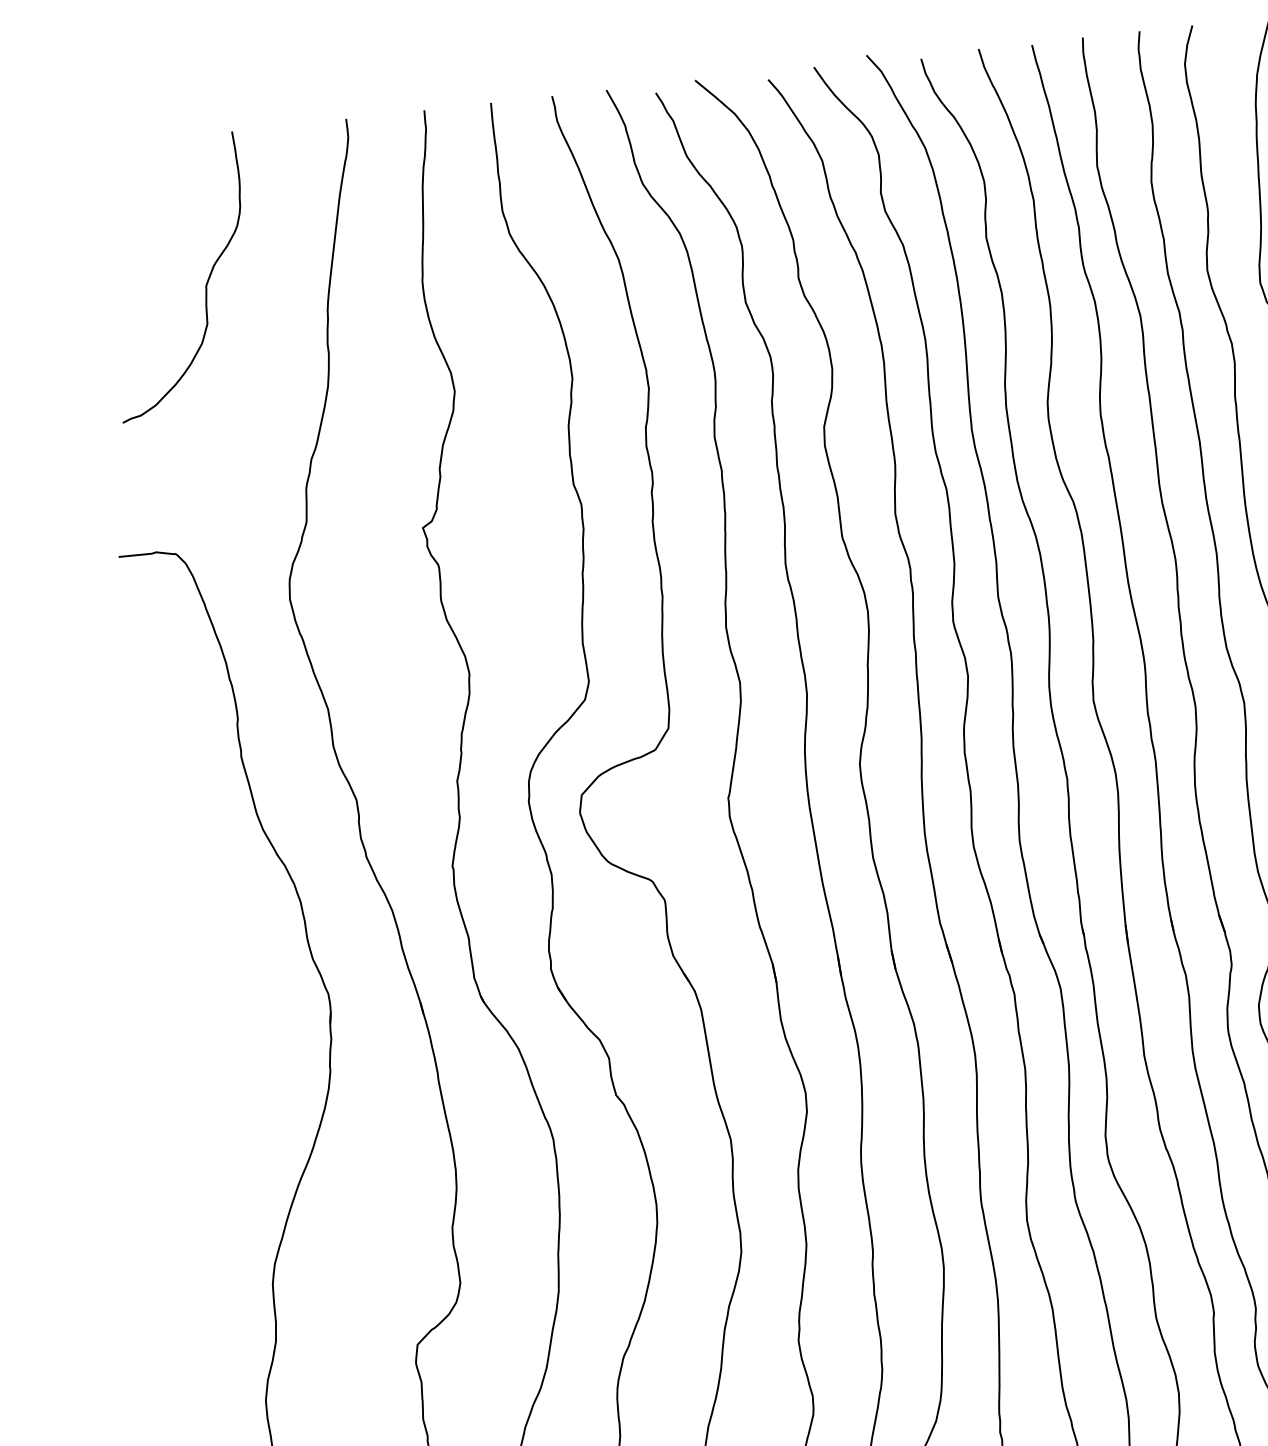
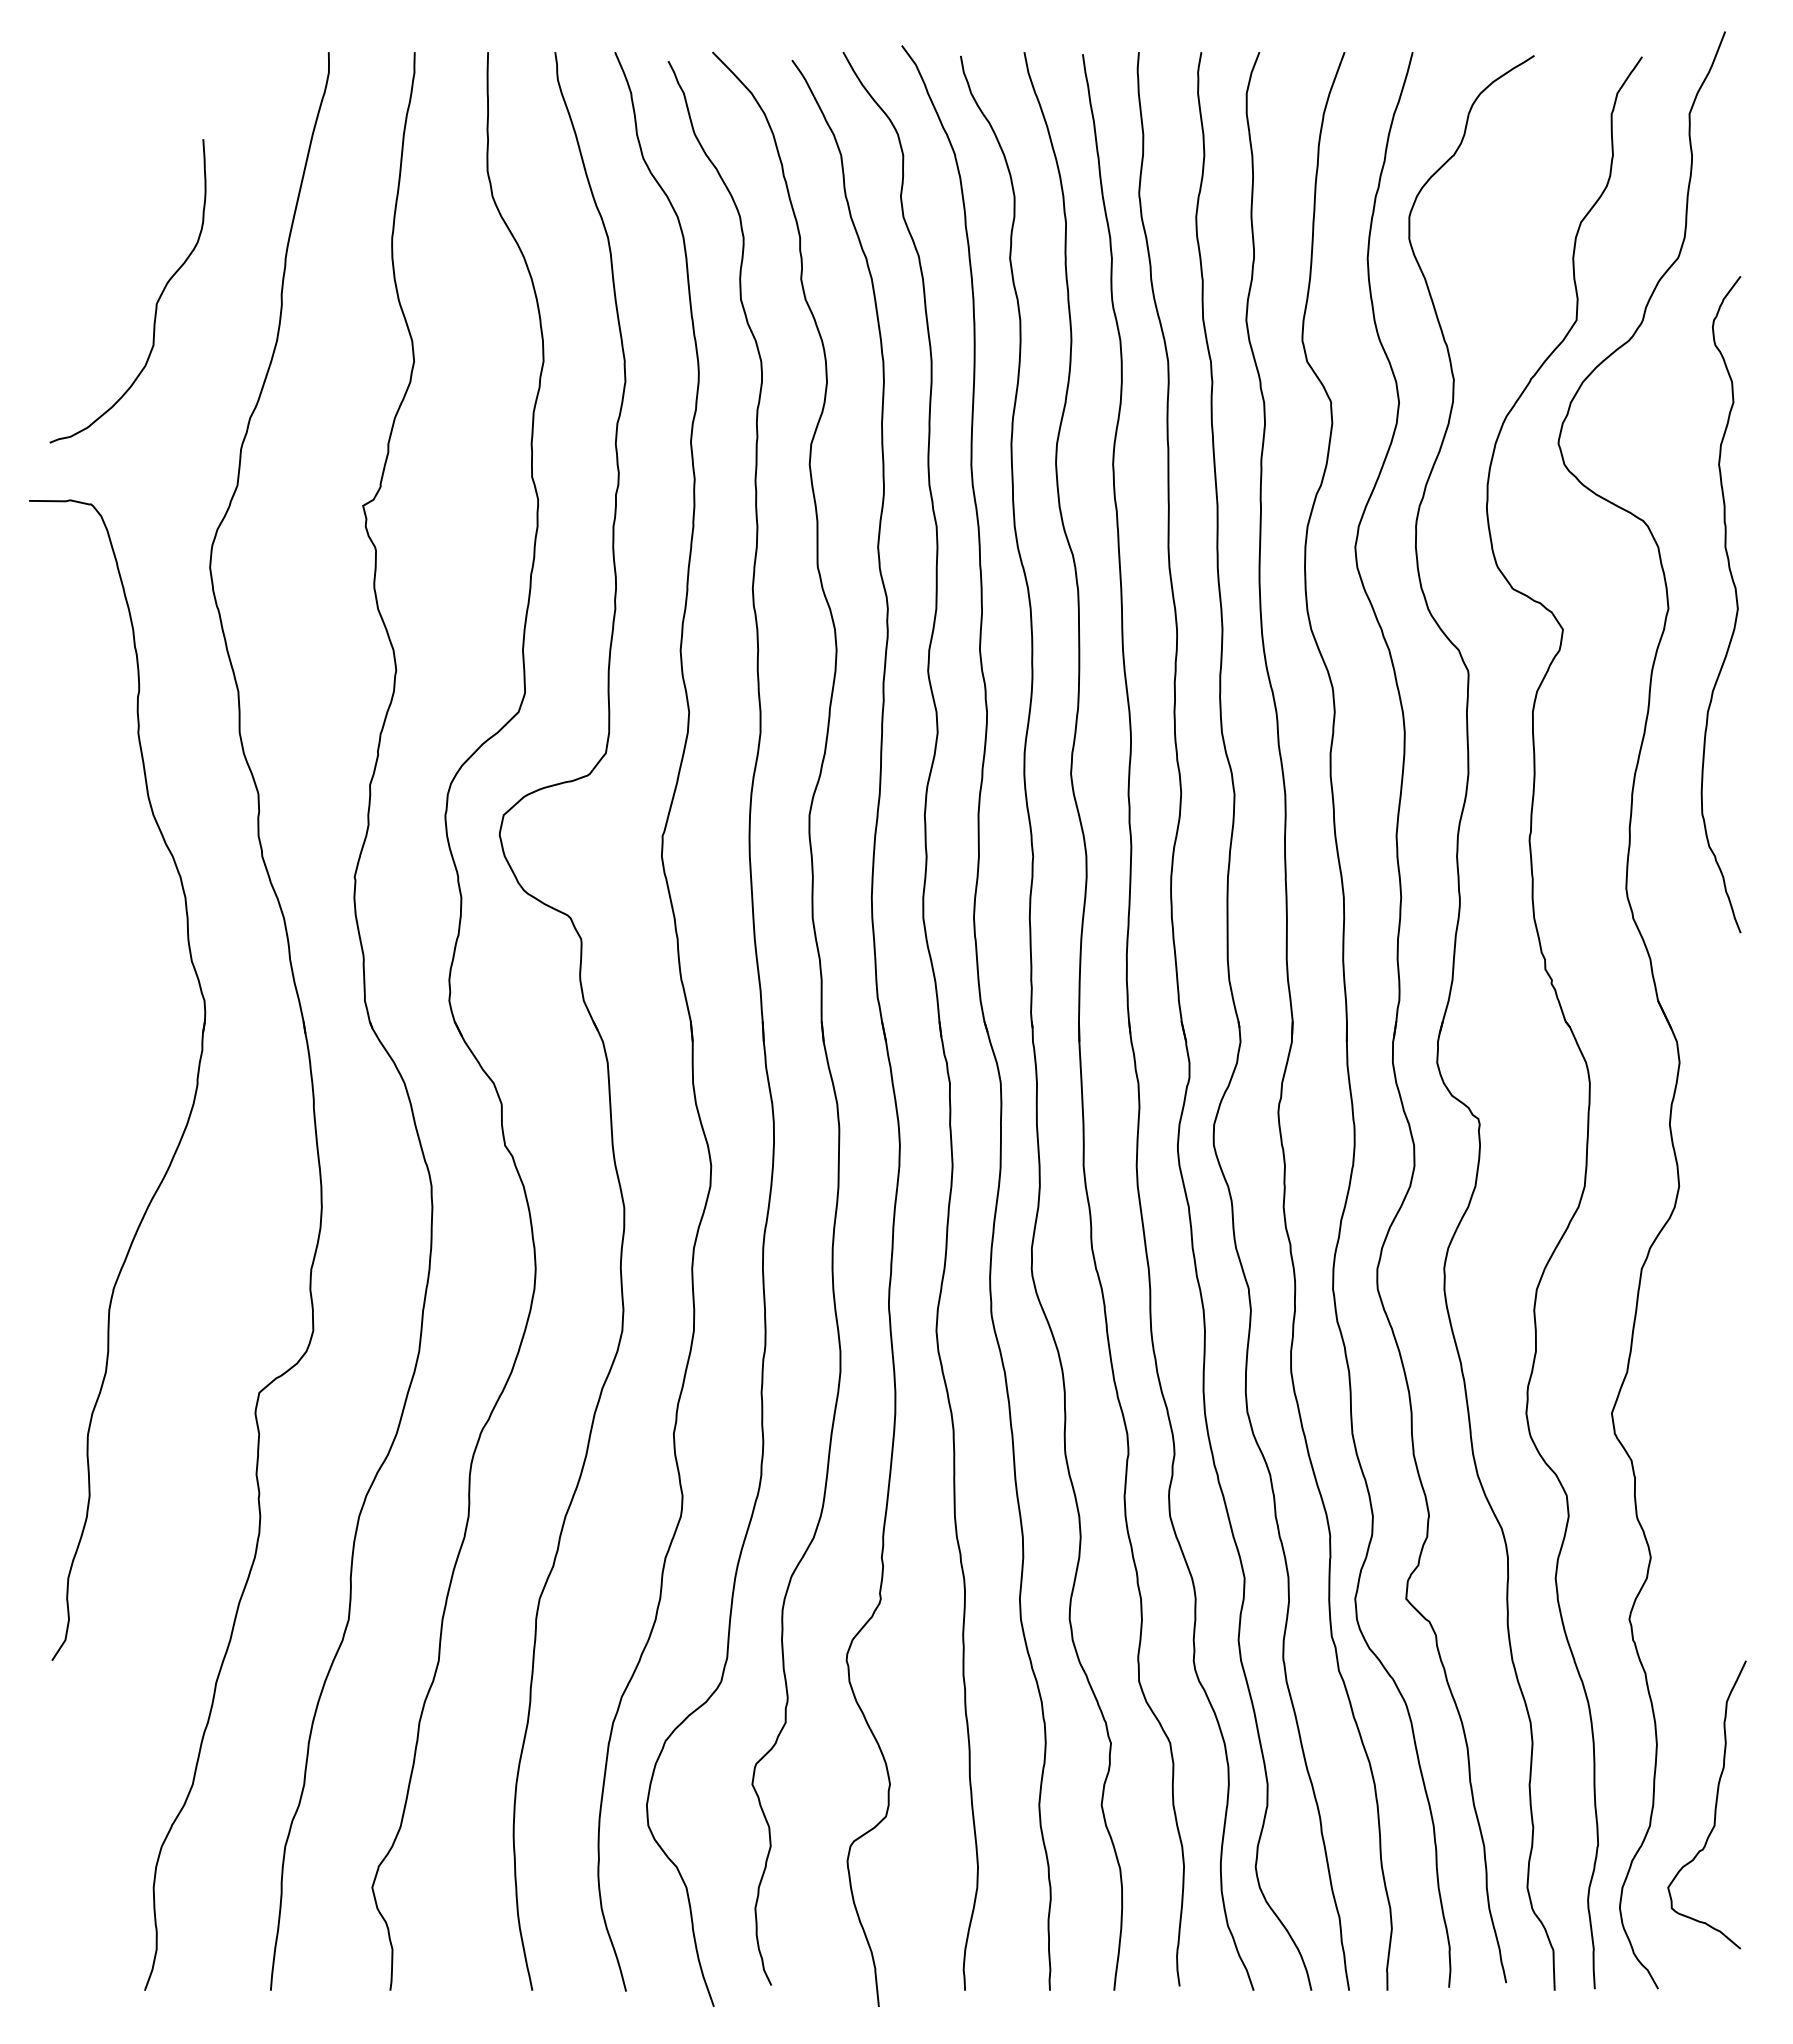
curve: (205, 286) -> (155, 304), moved

